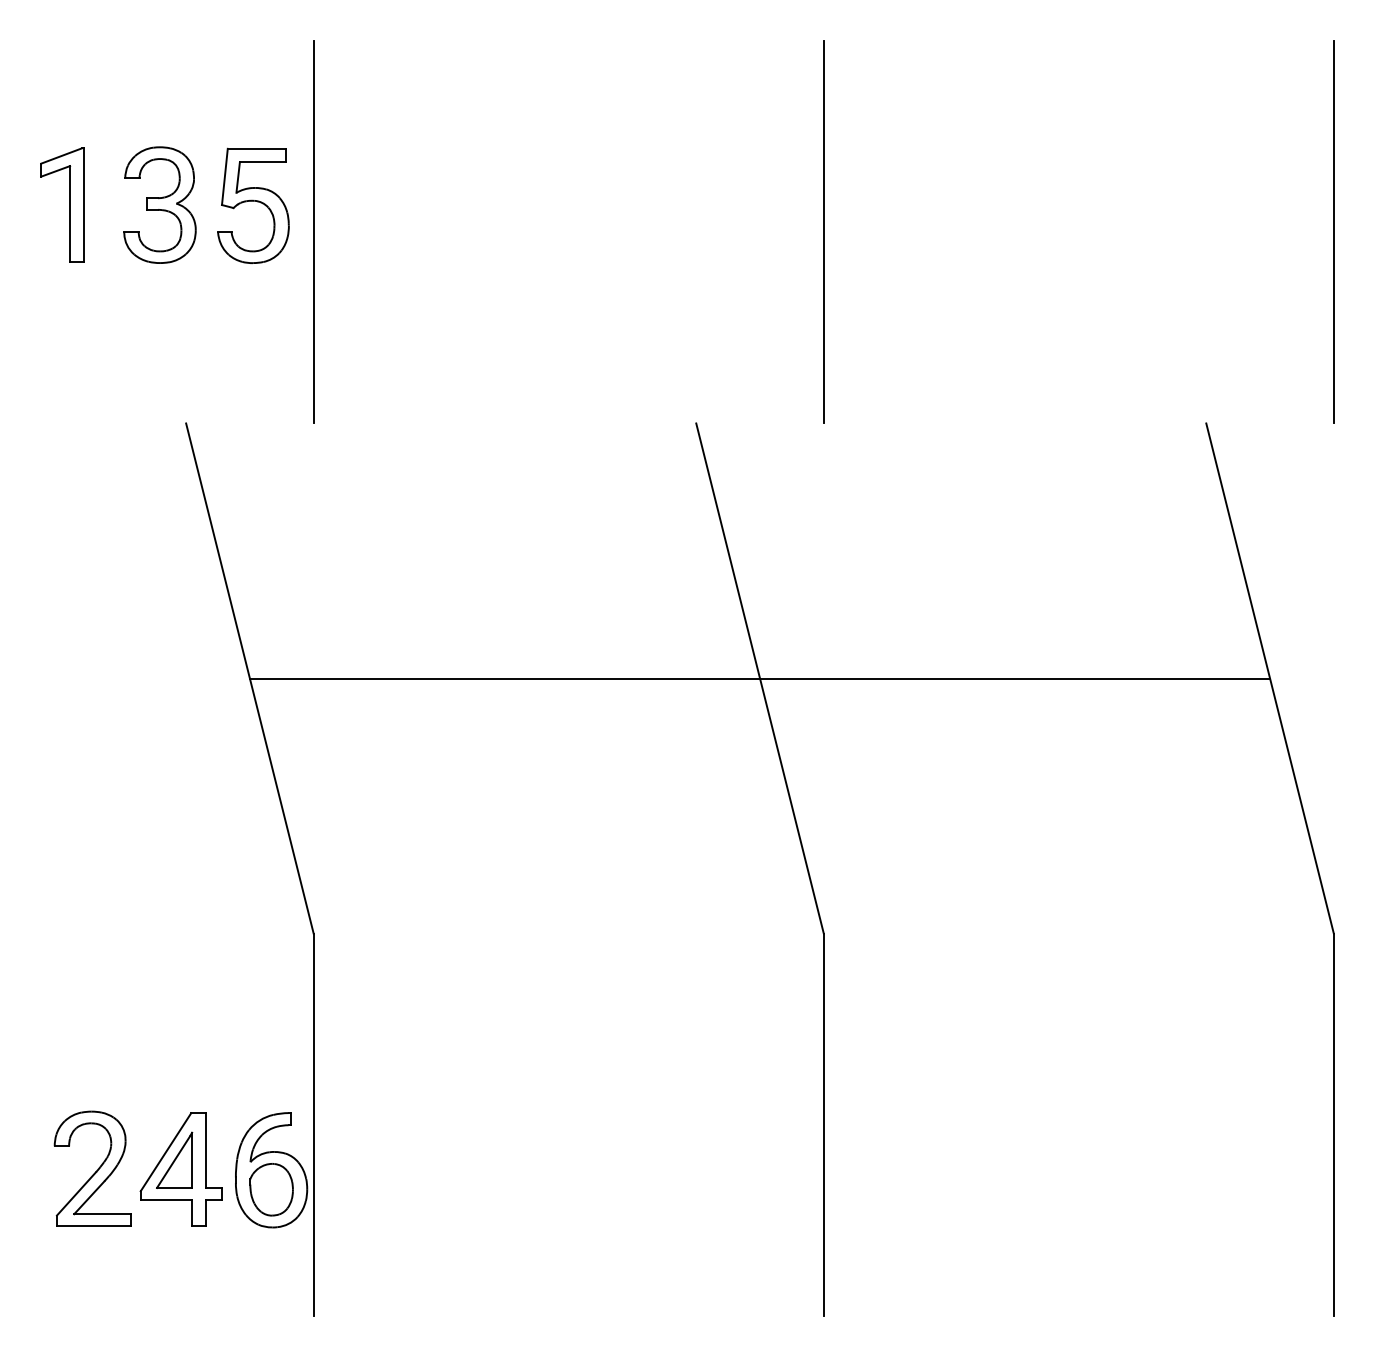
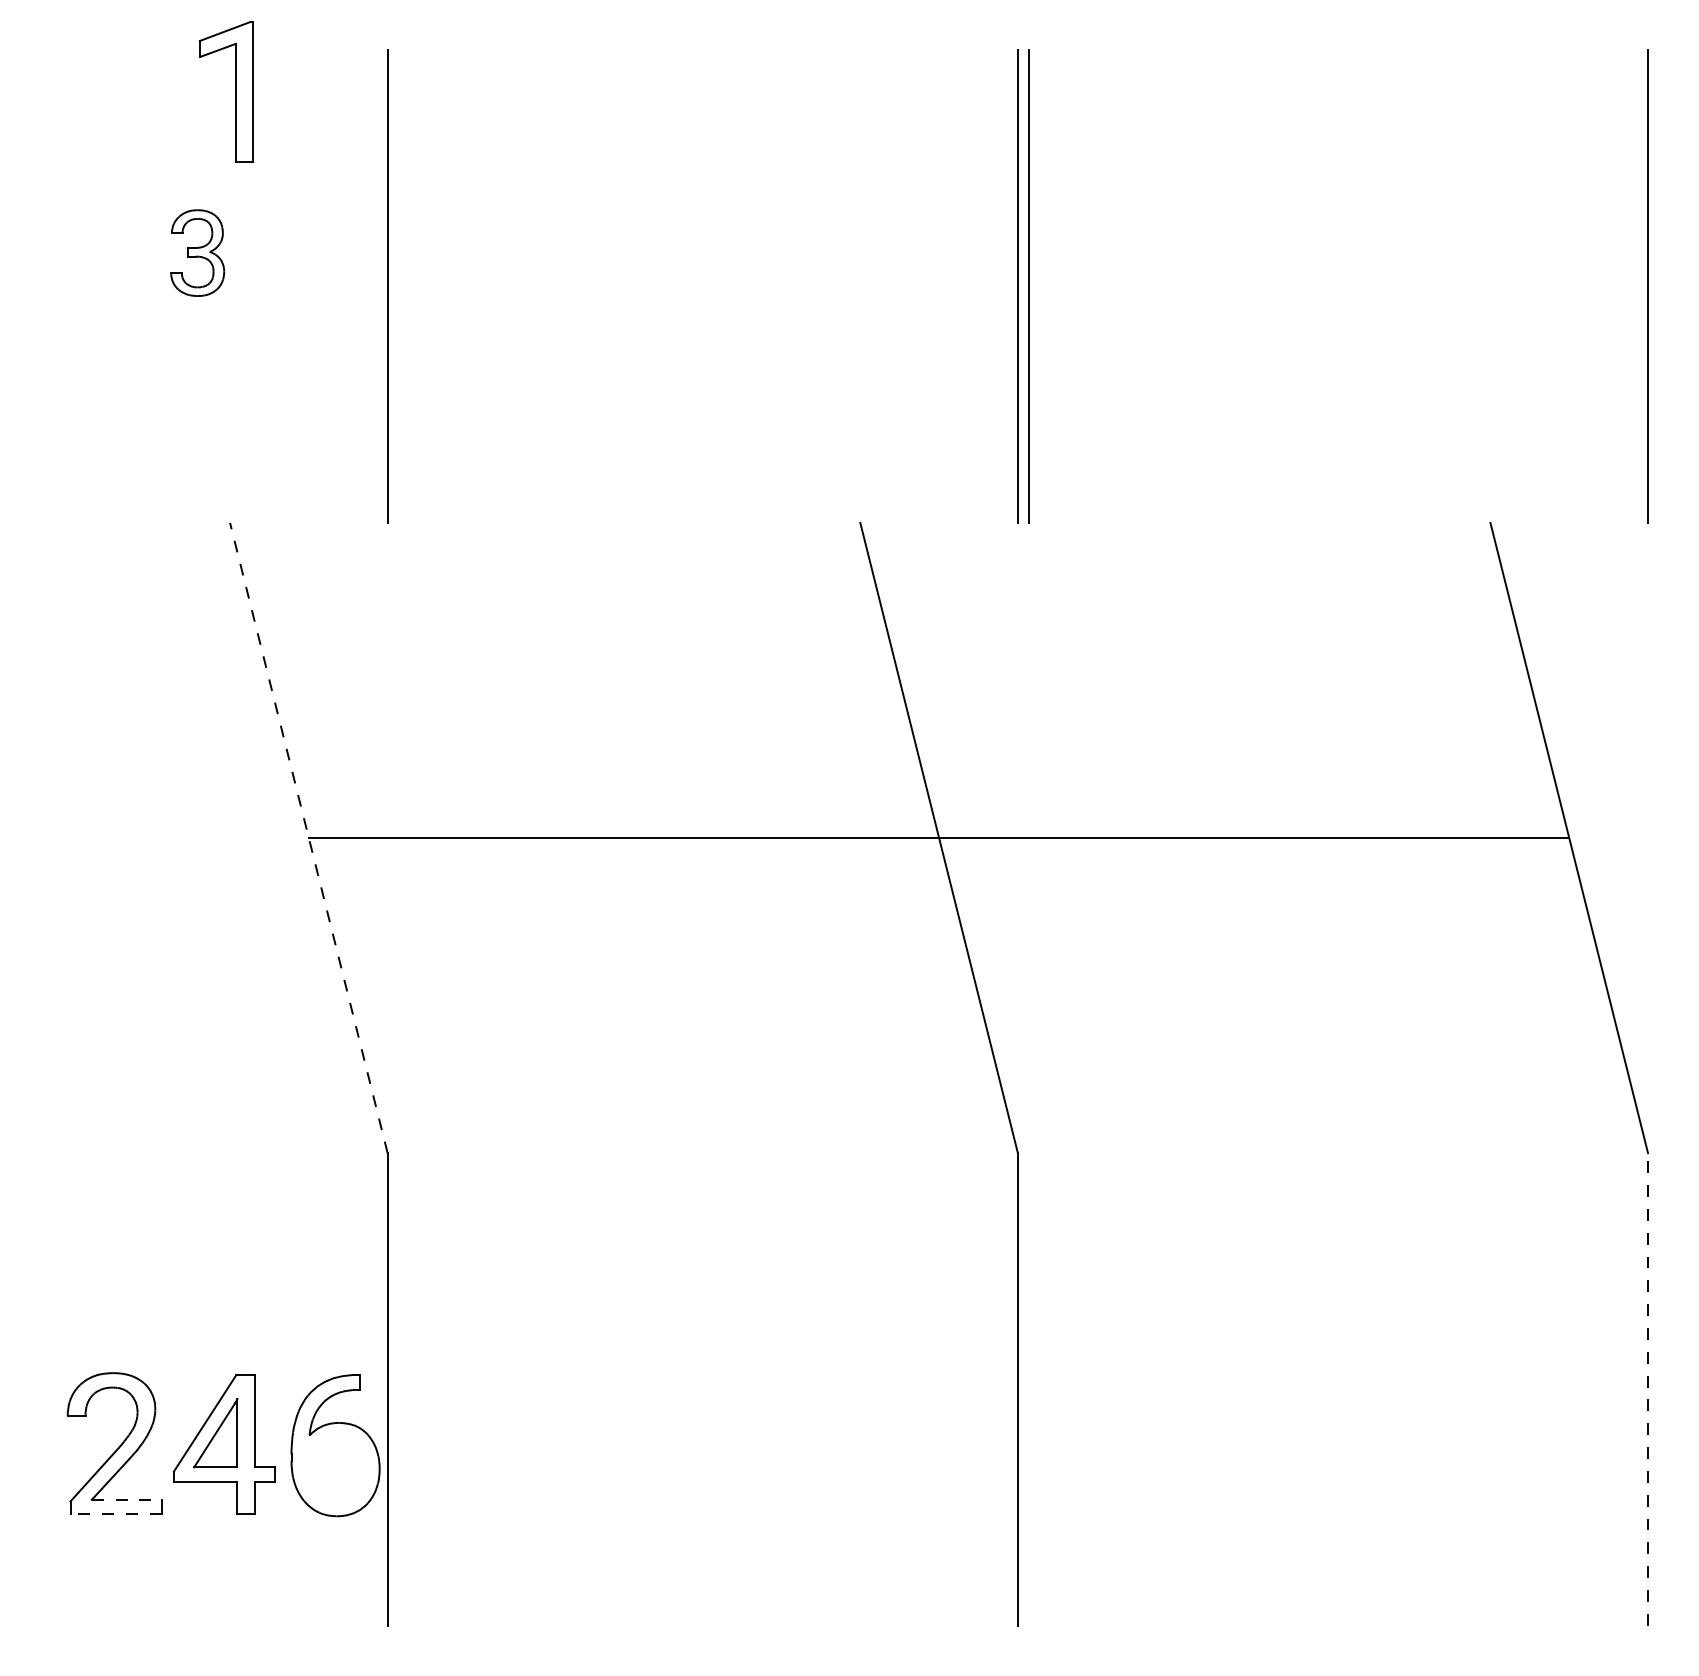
part: (69, 204) -> (235, 91), moved
part: (159, 204) -> (197, 252), size x0.6
part: (252, 205) -> (312, 253), removed
line: (832, 232) -> (1028, 286), added
line: (249, 678) -> (308, 838), solid -> dashed
line: (1334, 1124) -> (1648, 1388), solid -> dashed
part: (271, 1189) -> (335, 1469), removed
line: (102, 1213) -> (126, 1499), solid -> dashed
line: (94, 1226) -> (116, 1514), solid -> dashed

